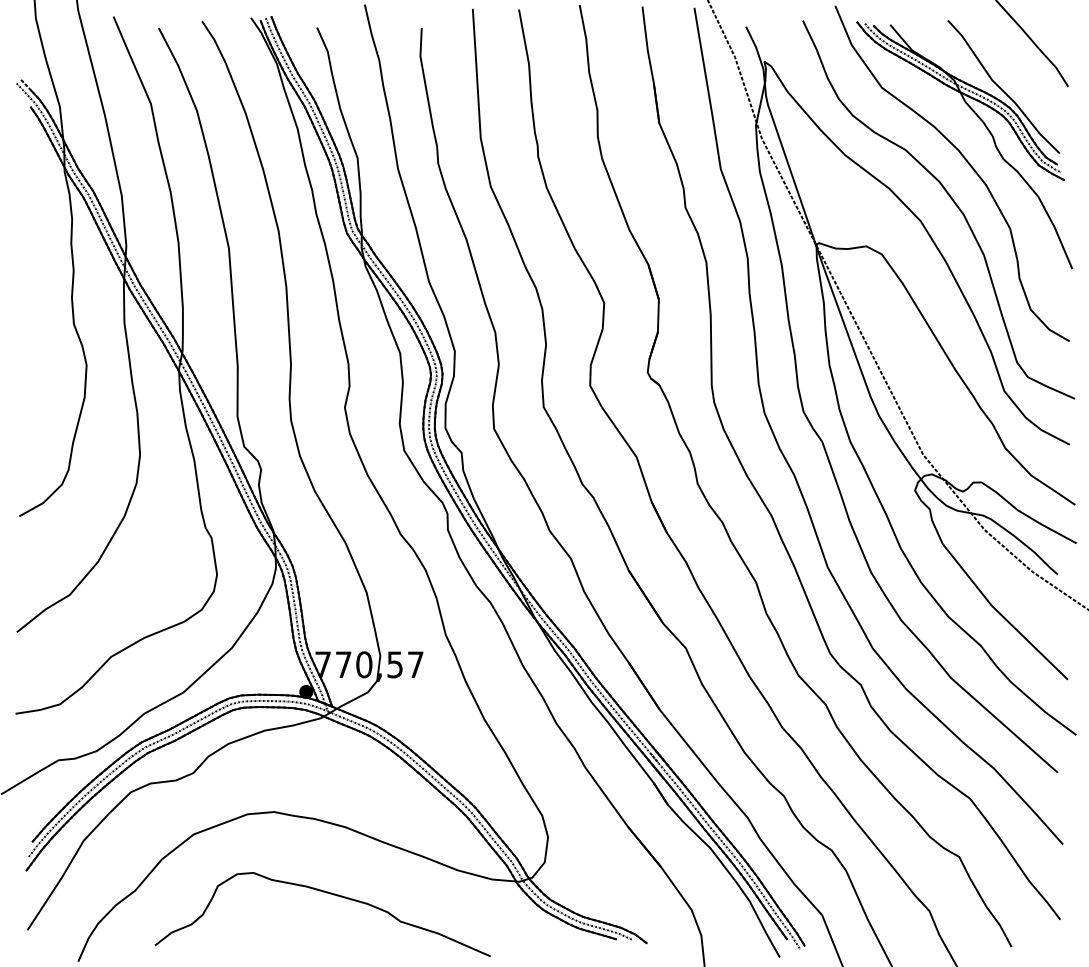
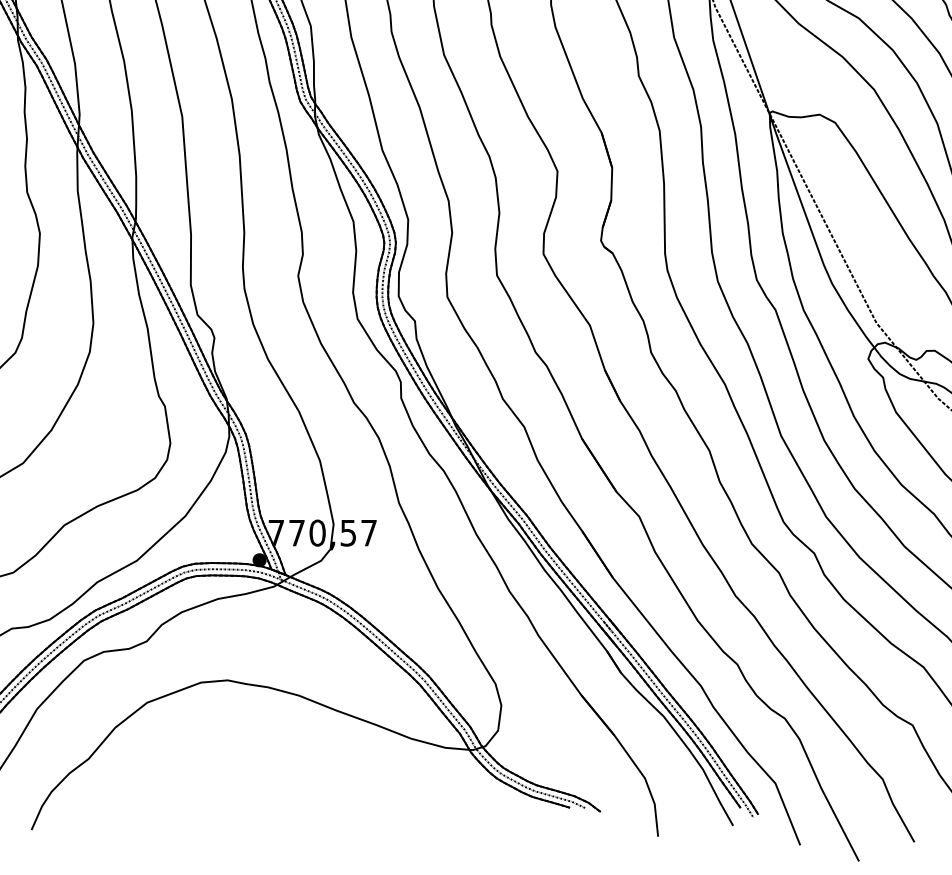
curve: (326, 893) -> (279, 761), removed

